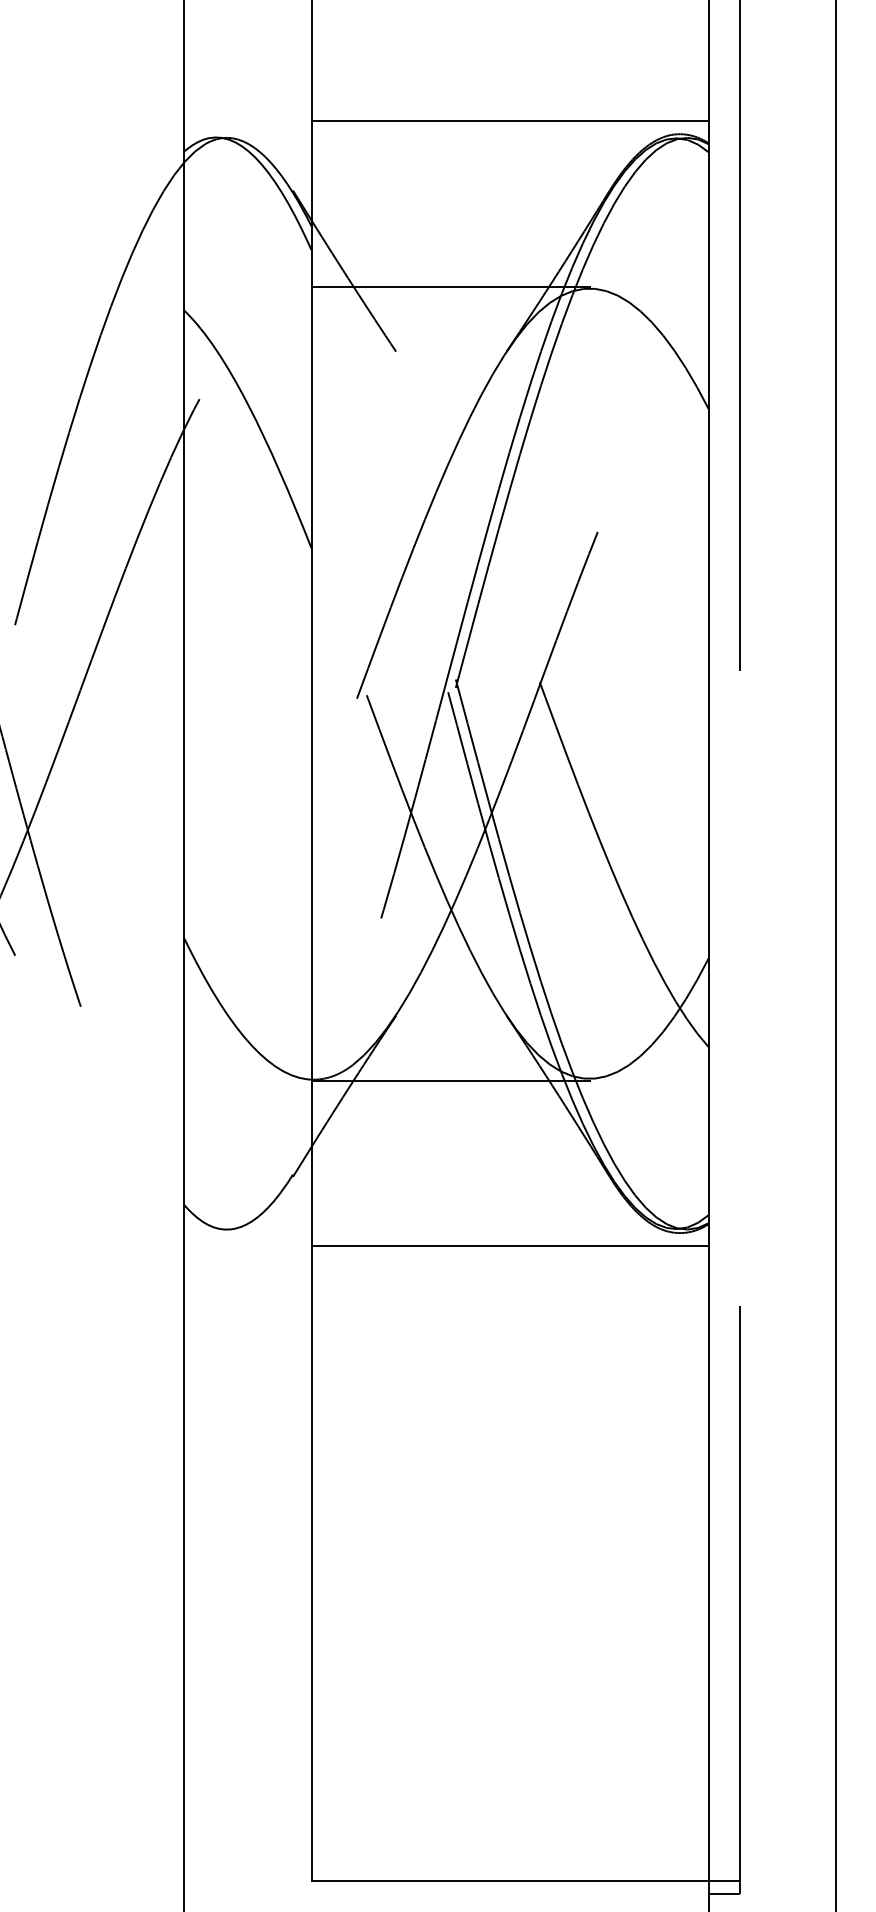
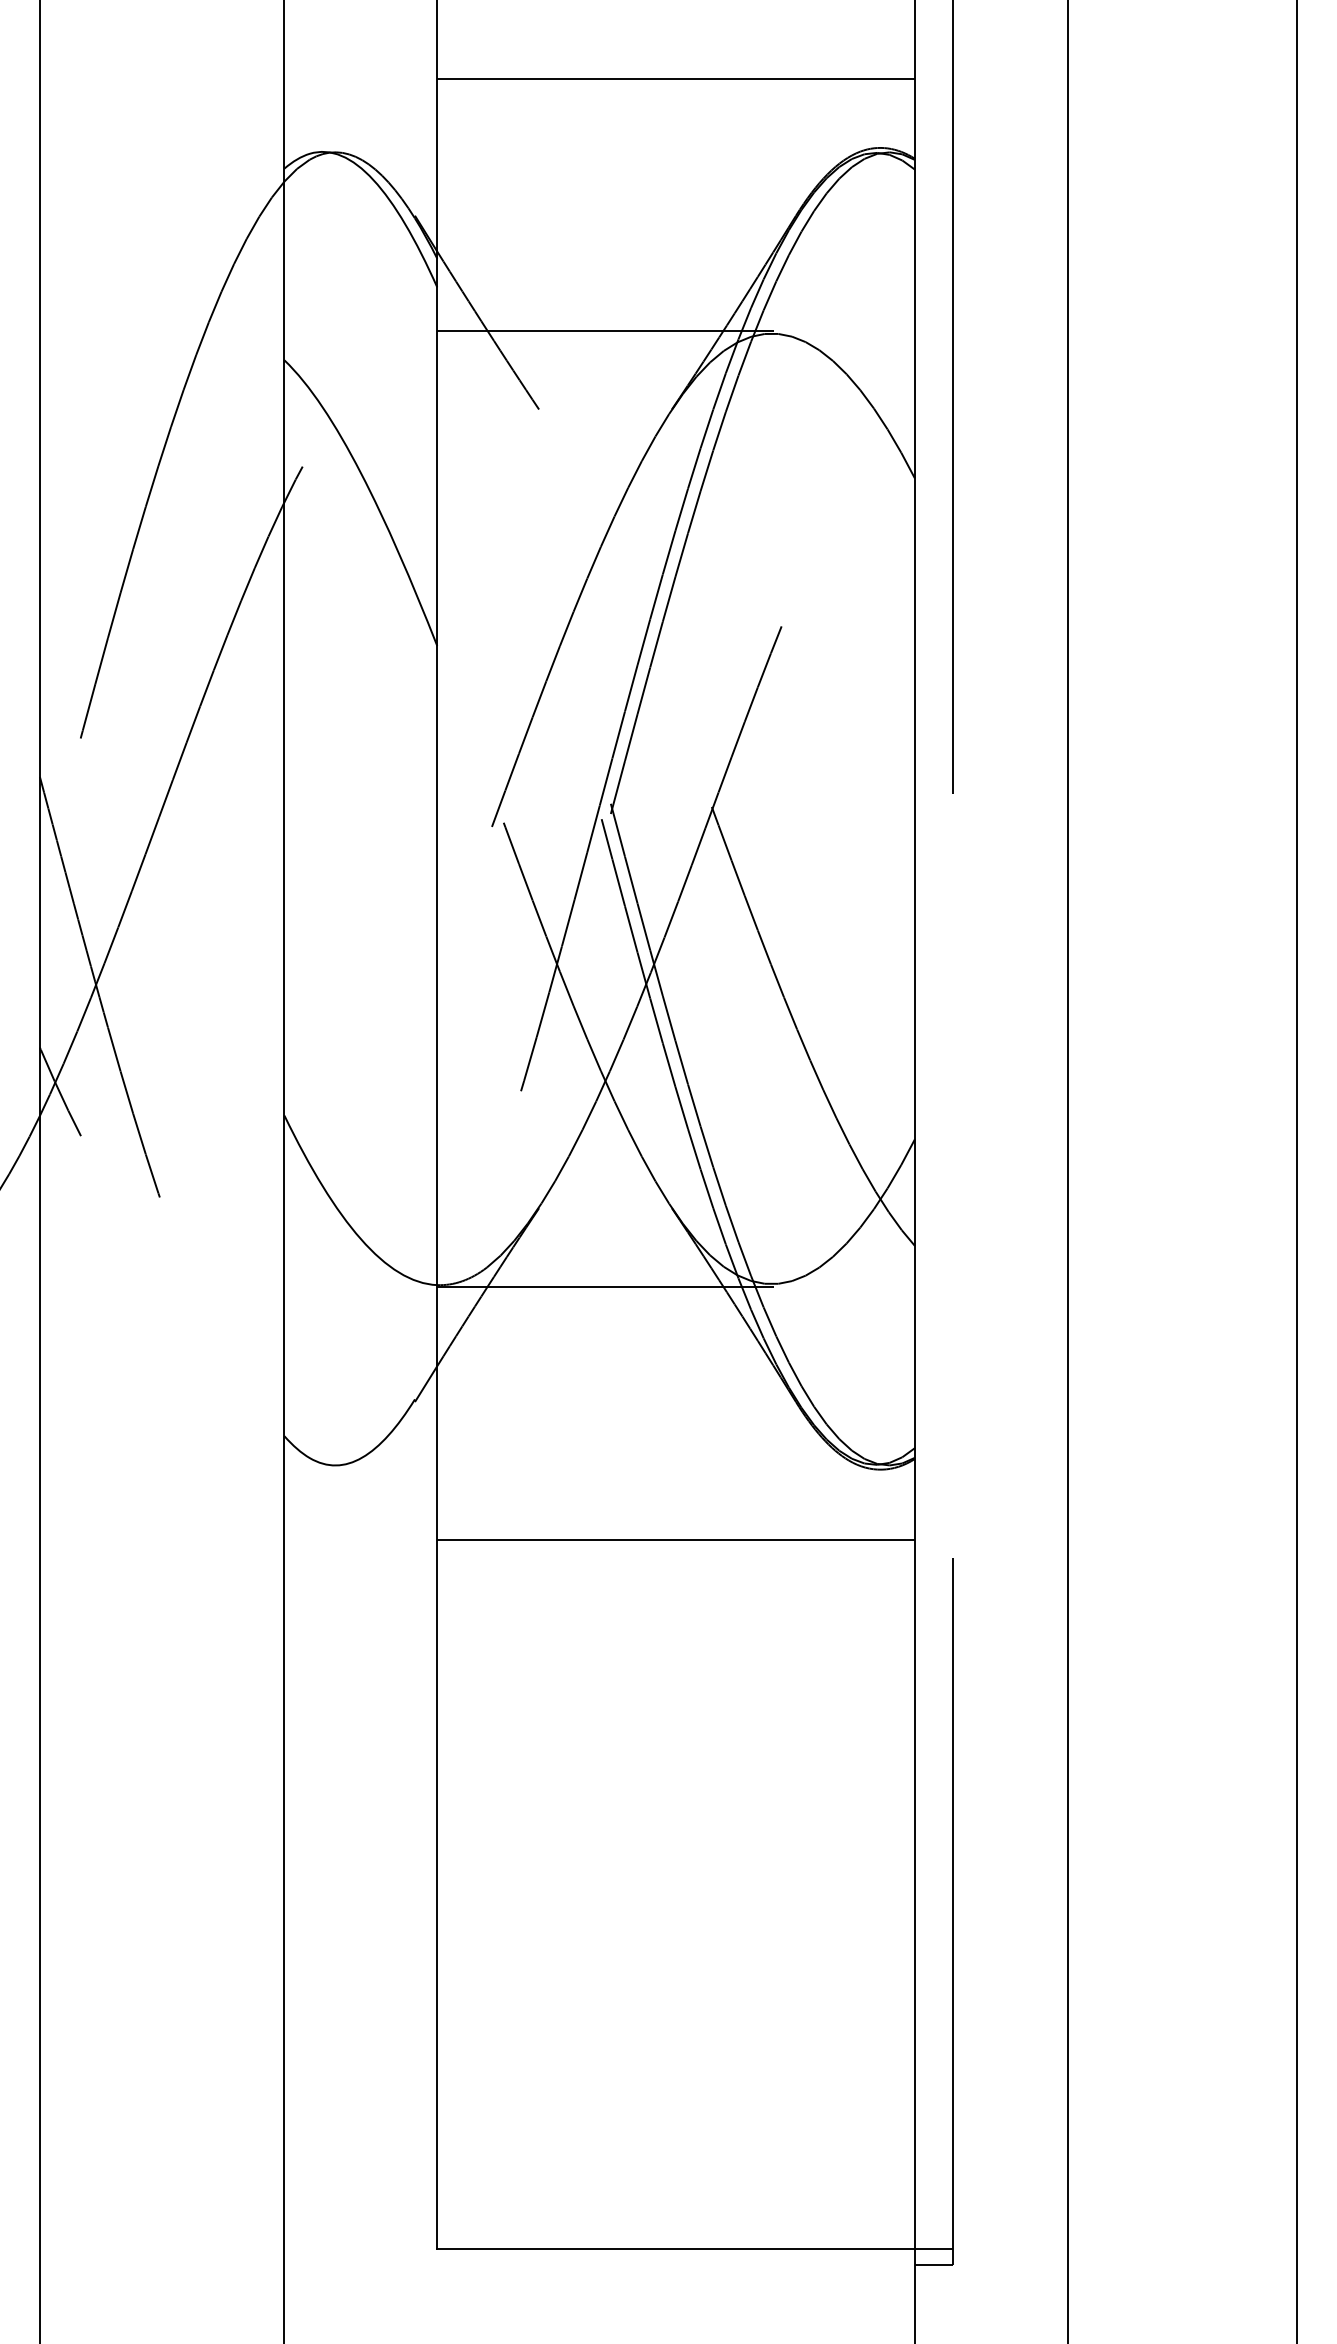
line: (509, 121) -> (675, 78), moved
line: (509, 1246) -> (675, 1540), moved

